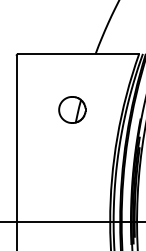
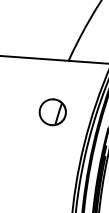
part: (72, 109) -> (52, 111), moved

